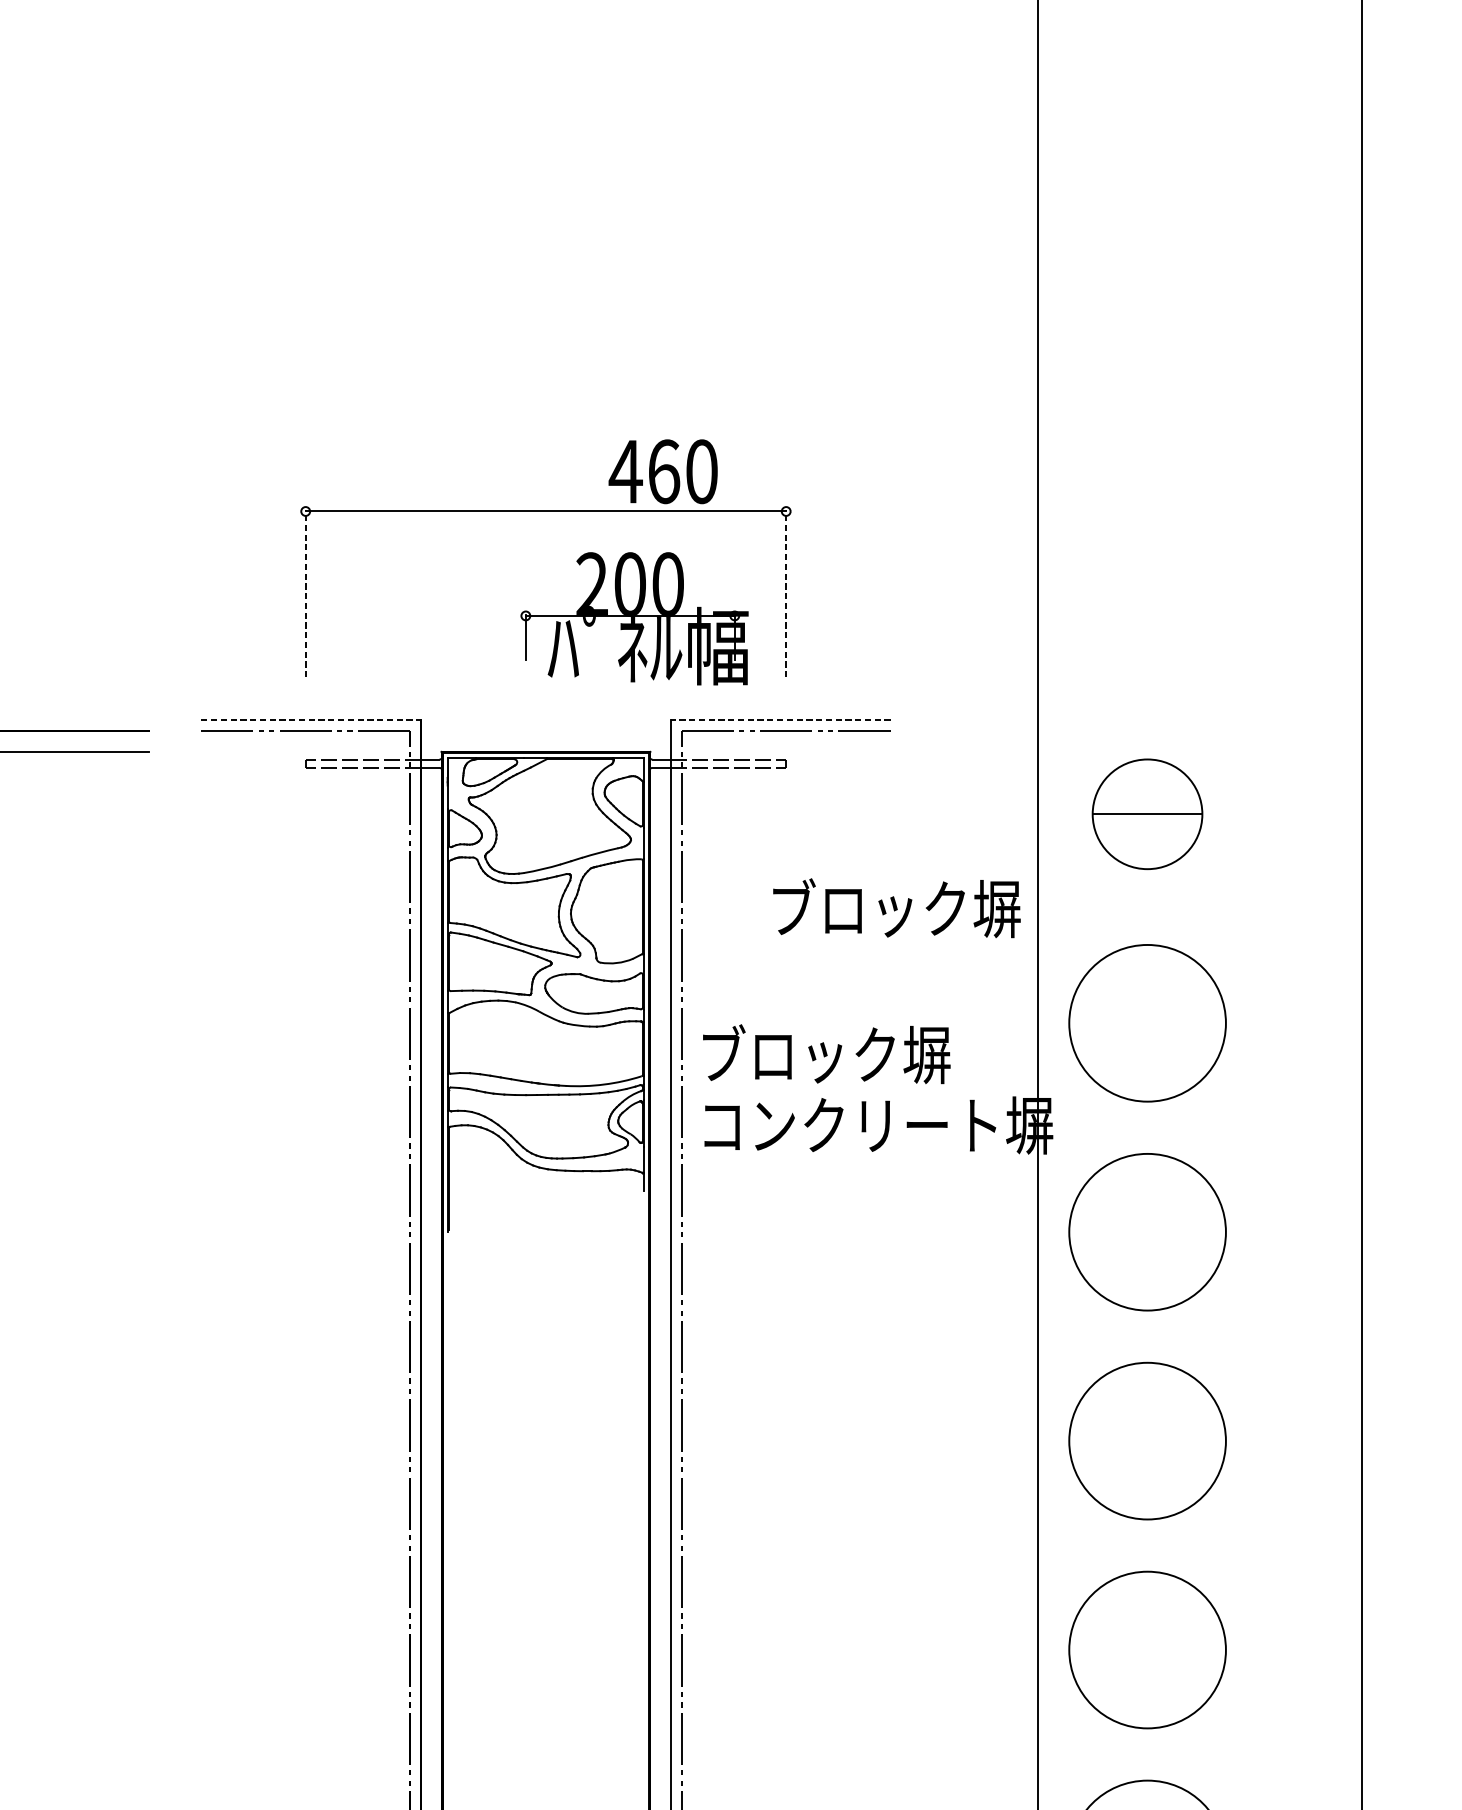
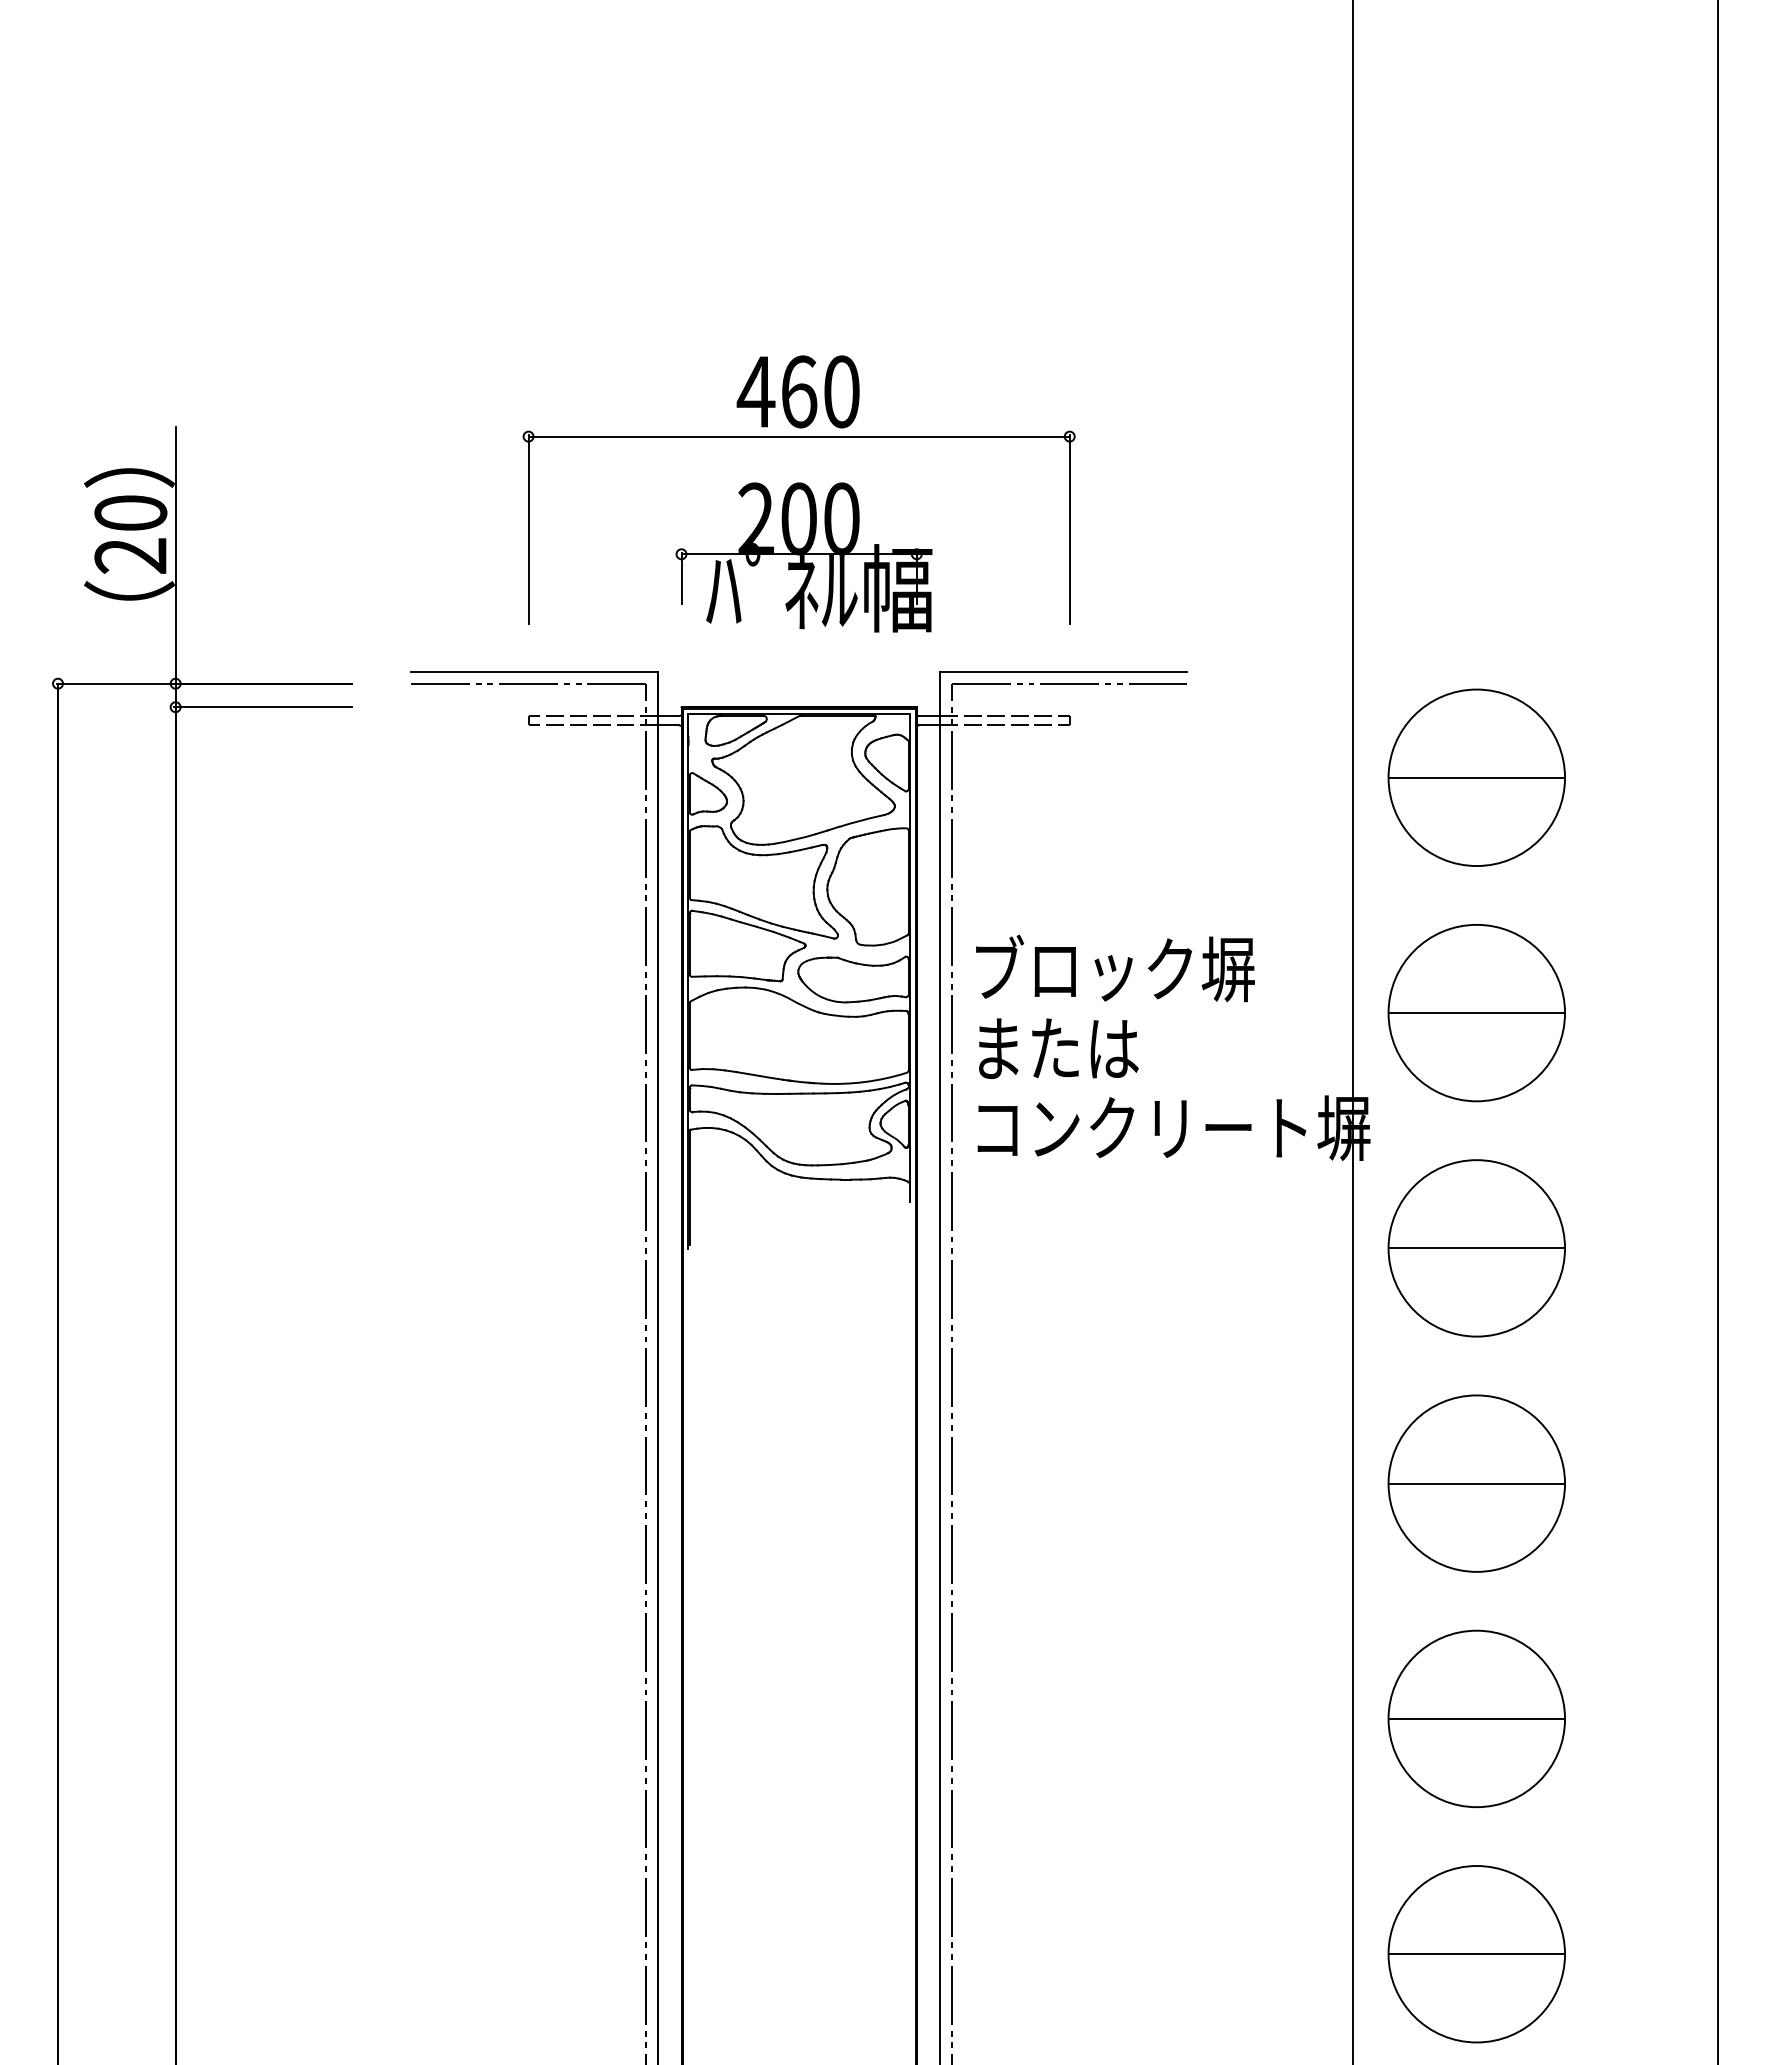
text: (662, 471) -> (797, 391), moved
line: (305, 593) -> (528, 529), dashed -> solid
line: (785, 593) -> (1069, 529), dashed -> solid
part: (634, 618) -> (803, 557), moved
line: (310, 720) -> (534, 671), dashed -> solid
line: (780, 720) -> (1063, 671), dashed -> solid
part: (1147, 814) -> (1476, 777), size x1.43
text: (896, 908) -> (1115, 968), moved
line: (1147, 1023) -> (1476, 1013), added
text: (826, 1053) -> (1115, 1047), ブロック塀 -> または
line: (1147, 1232) -> (1476, 1248), added
line: (1147, 1440) -> (1476, 1483), added
line: (1147, 1649) -> (1476, 1718), added

